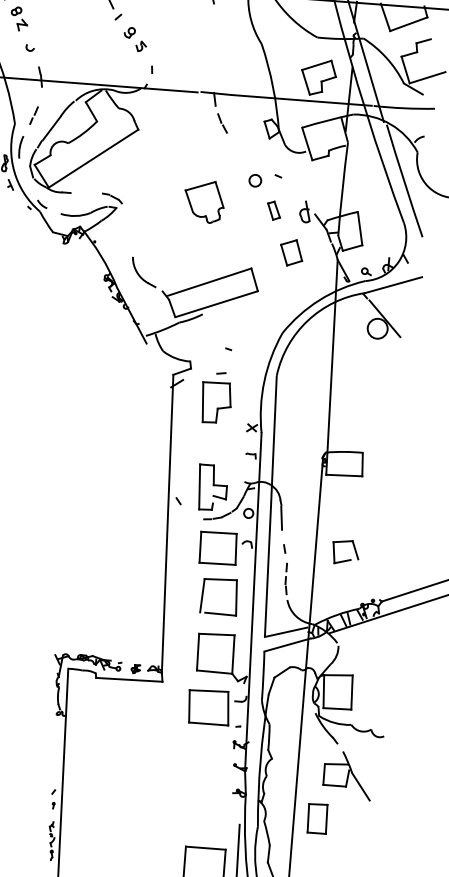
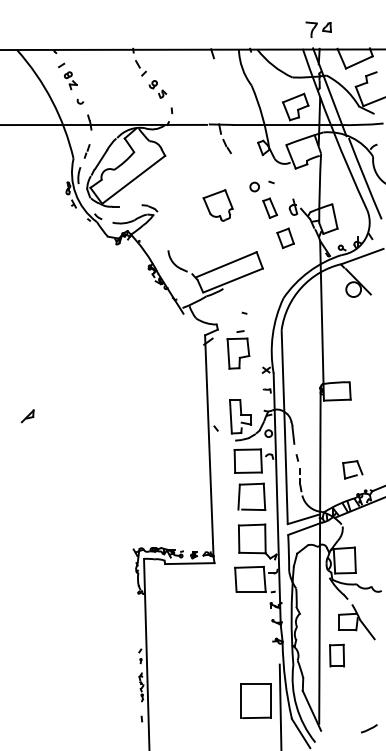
part: (274, 209) -> (270, 207), size x1.43
part: (345, 551) -> (352, 469), moved

